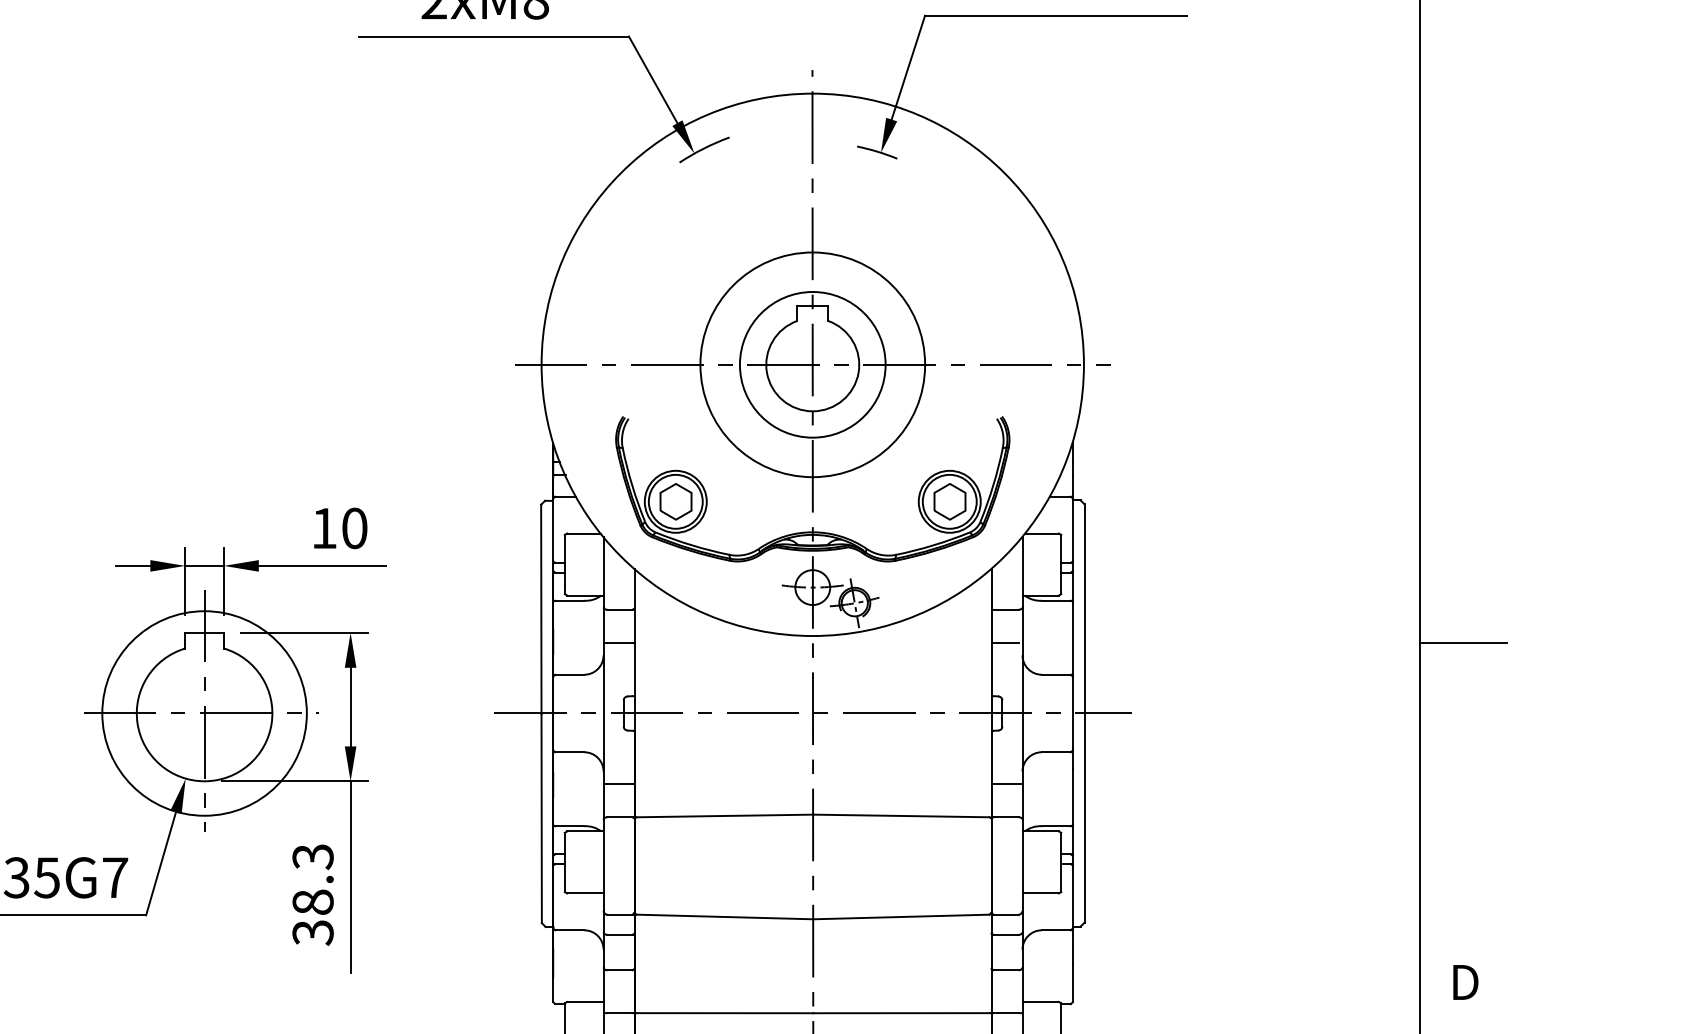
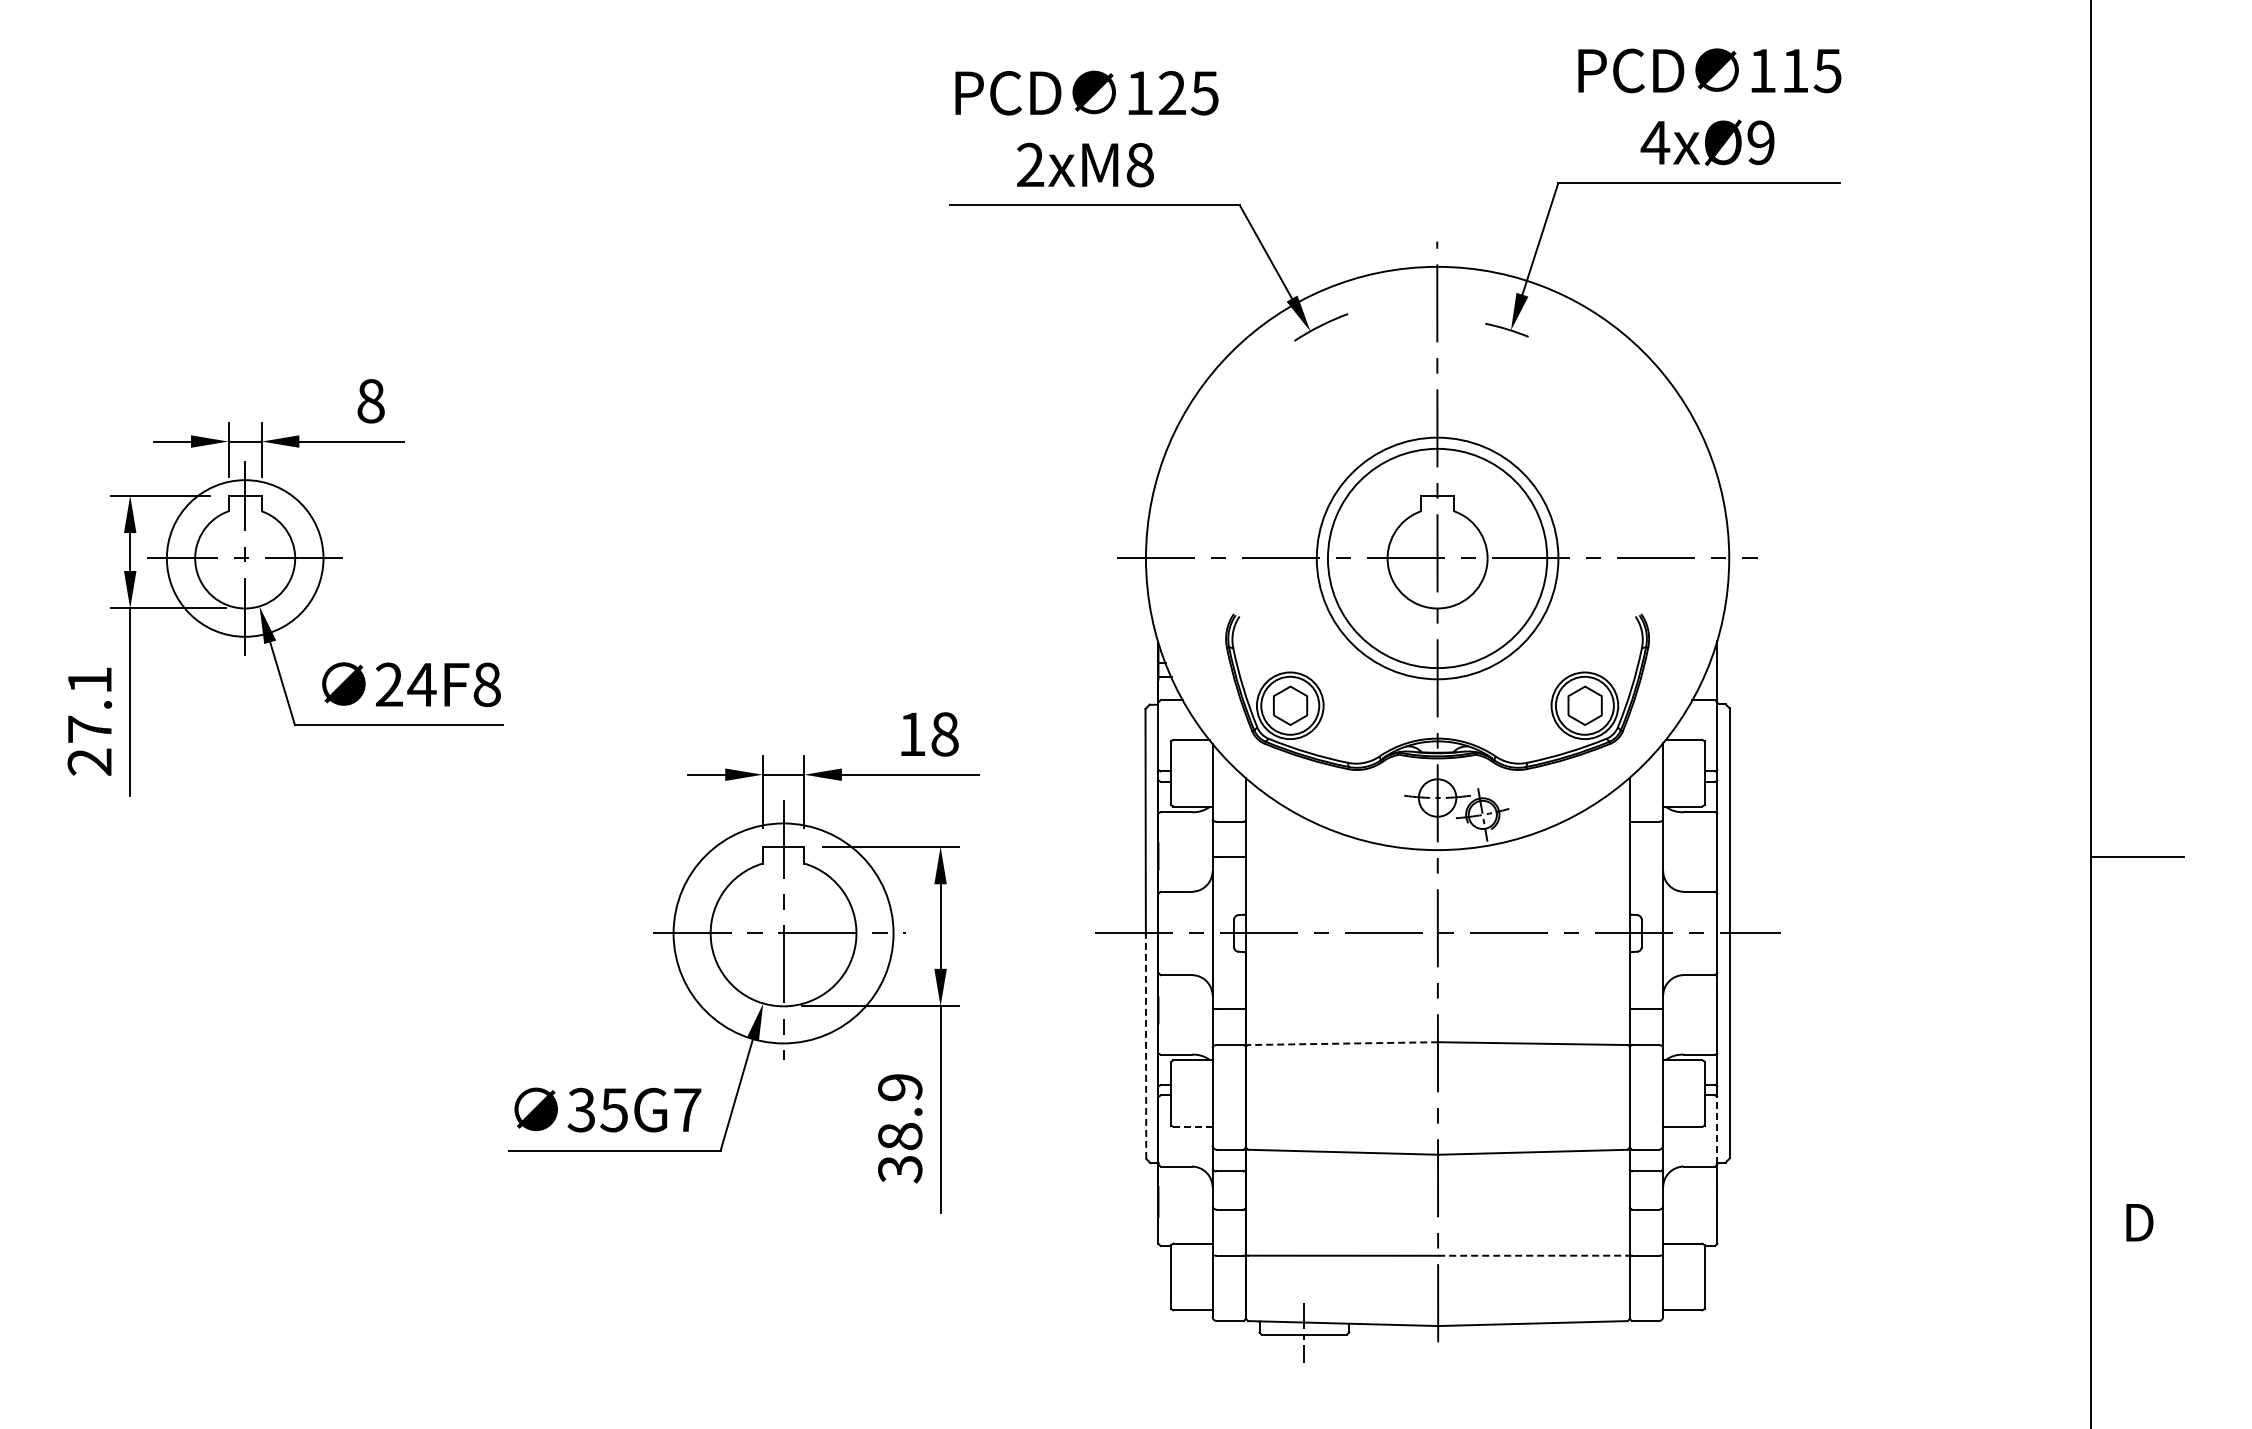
circle: (812, 364) -> (1437, 558), size x1.4
text: (354, 528) -> (944, 734), 10 -> 18
line: (1005, 642) -> (1644, 857), removed
line: (725, 815) -> (1343, 1043), solid -> dashed
line: (542, 817) -> (1146, 1045), solid -> dashed
text: (313, 856) -> (900, 1087), 38.3 -> 38.9
line: (585, 893) -> (1193, 1126), solid -> dashed
line: (1073, 896) -> (1717, 1130), solid -> dashed
line: (901, 1012) -> (1532, 1255), solid -> dashed

